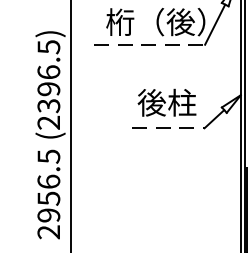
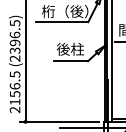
line: (150, 45) -> (62, 22), dashed -> solid
line: (169, 128) -> (71, 61), dashed -> solid
text: (47, 216) -> (14, 102), 2956.5 -> 2156.5

